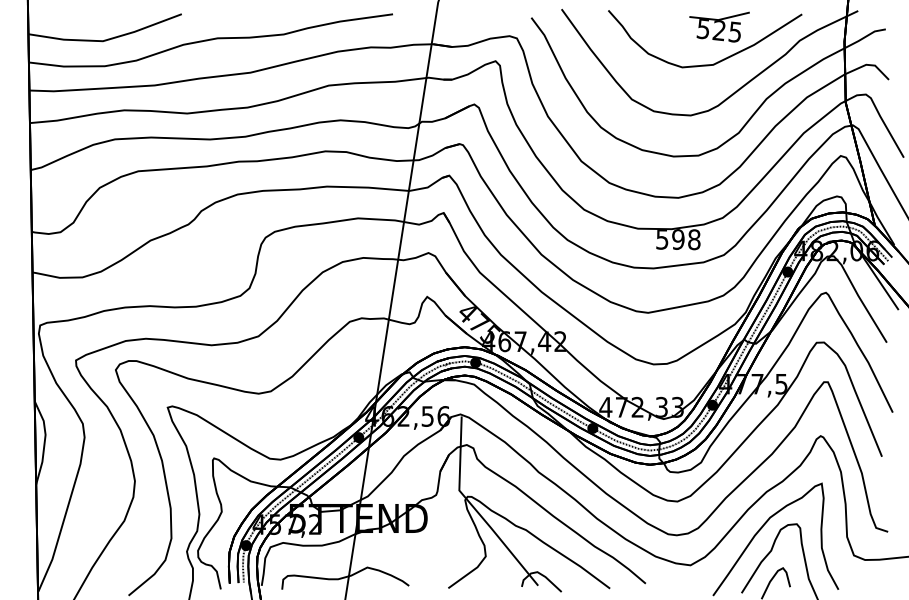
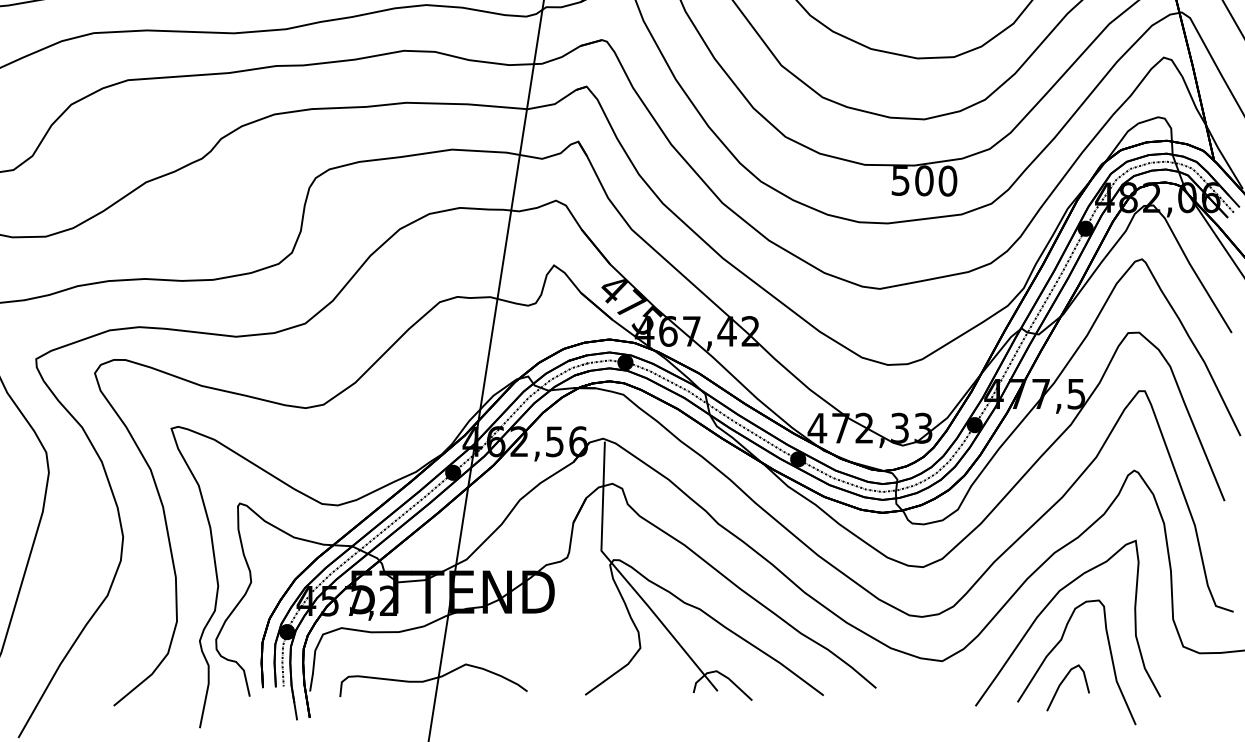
text: (686, 239) -> (936, 180), 598 -> 500

